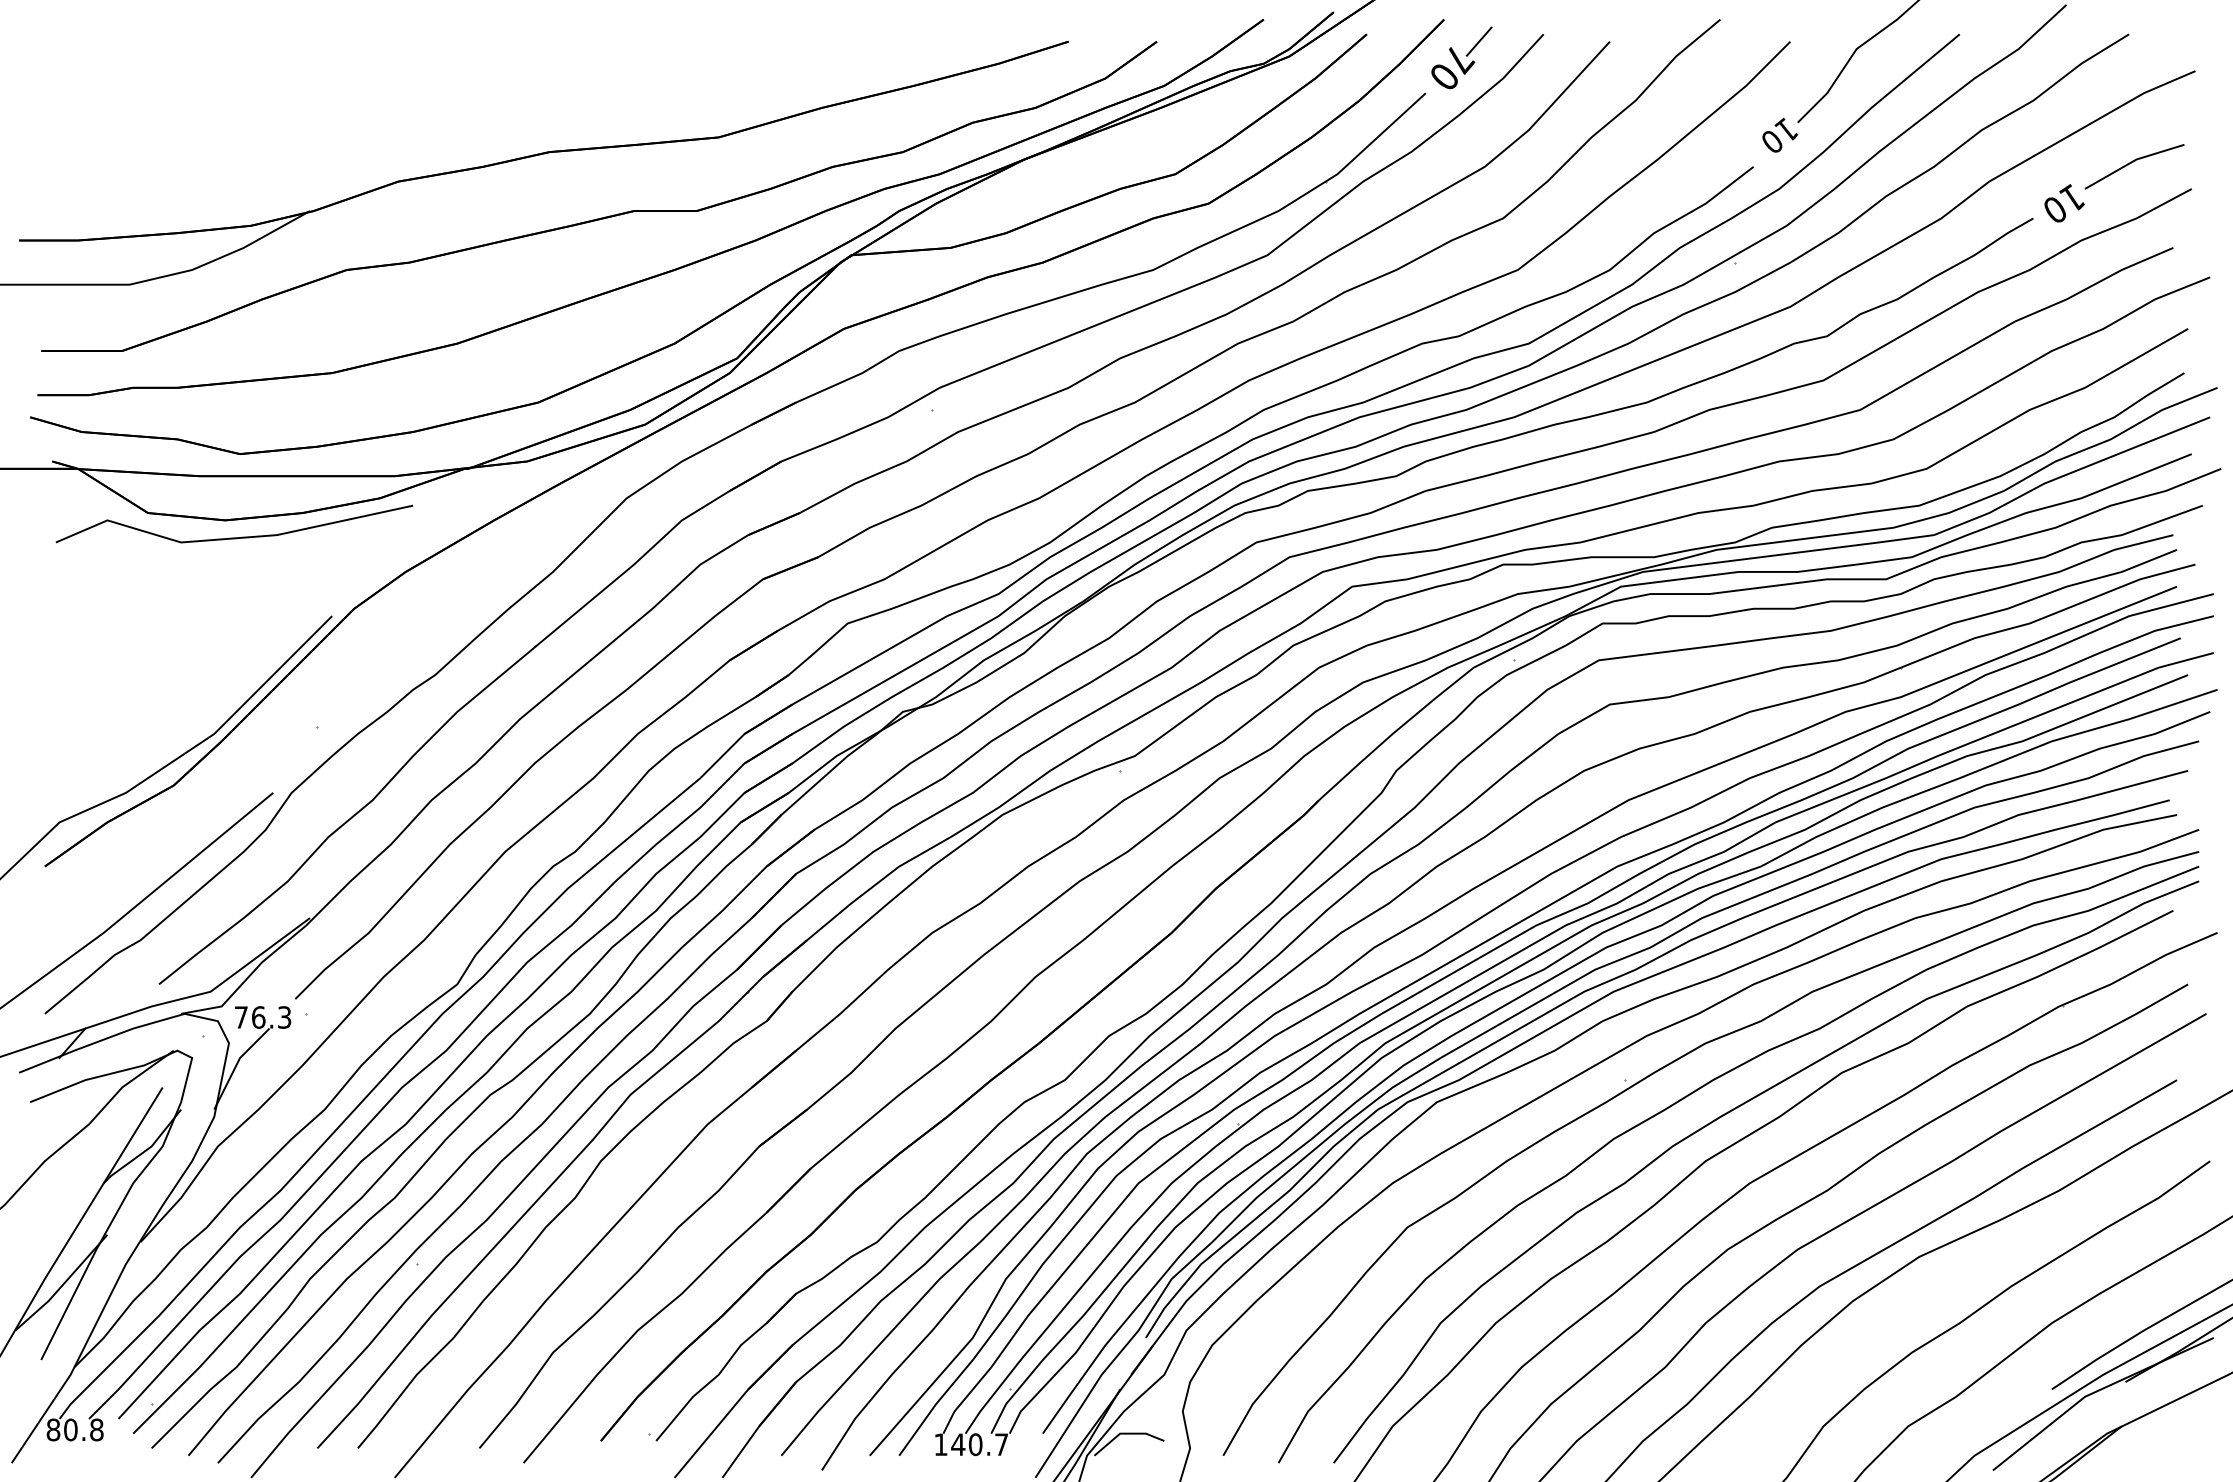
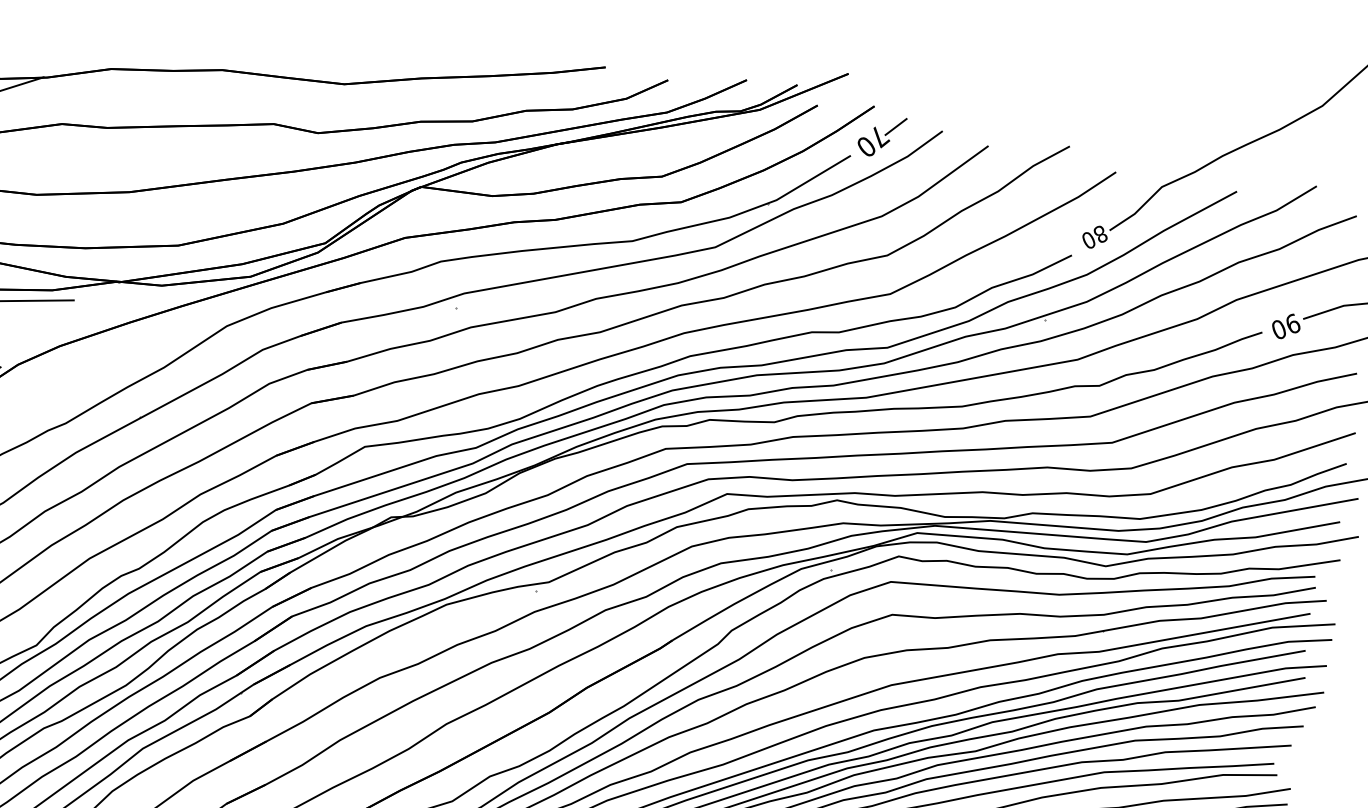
text: (1785, 129) -> (1099, 233), 10 -> 80
text: (2071, 197) -> (1292, 323), 10 -> 90

